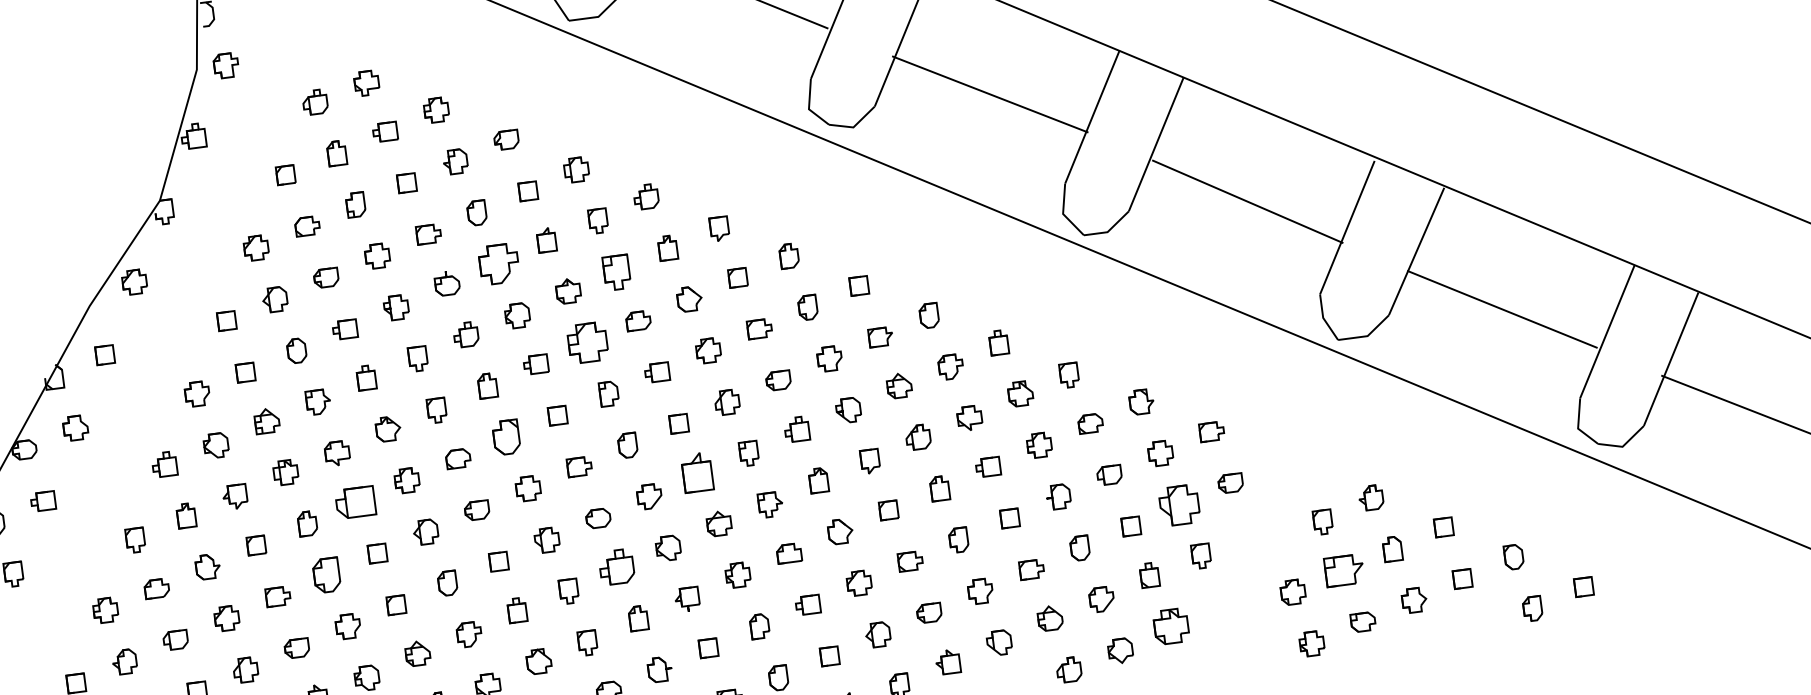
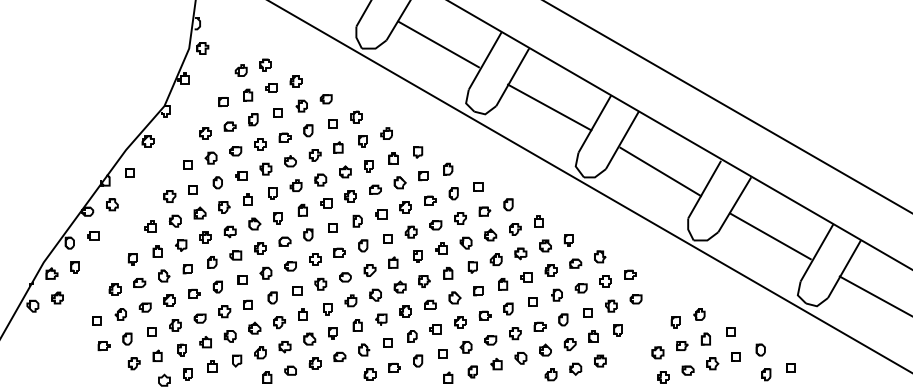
part: (497, 264) -> (314, 155), size x0.62
part: (616, 272) -> (368, 166), size x0.71
part: (586, 342) -> (350, 196), size x0.62
part: (506, 436) -> (308, 234), size x0.71
part: (697, 472) -> (393, 262), size x0.62
part: (355, 502) -> (235, 255), size x0.62
part: (1179, 503) -> (611, 305), size x0.62
part: (615, 566) -> (350, 300), size x0.71
part: (1343, 569) -> (682, 345), size x0.62
part: (325, 574) -> (217, 286), size x0.71
part: (1171, 625) -> (600, 360), size x0.71

